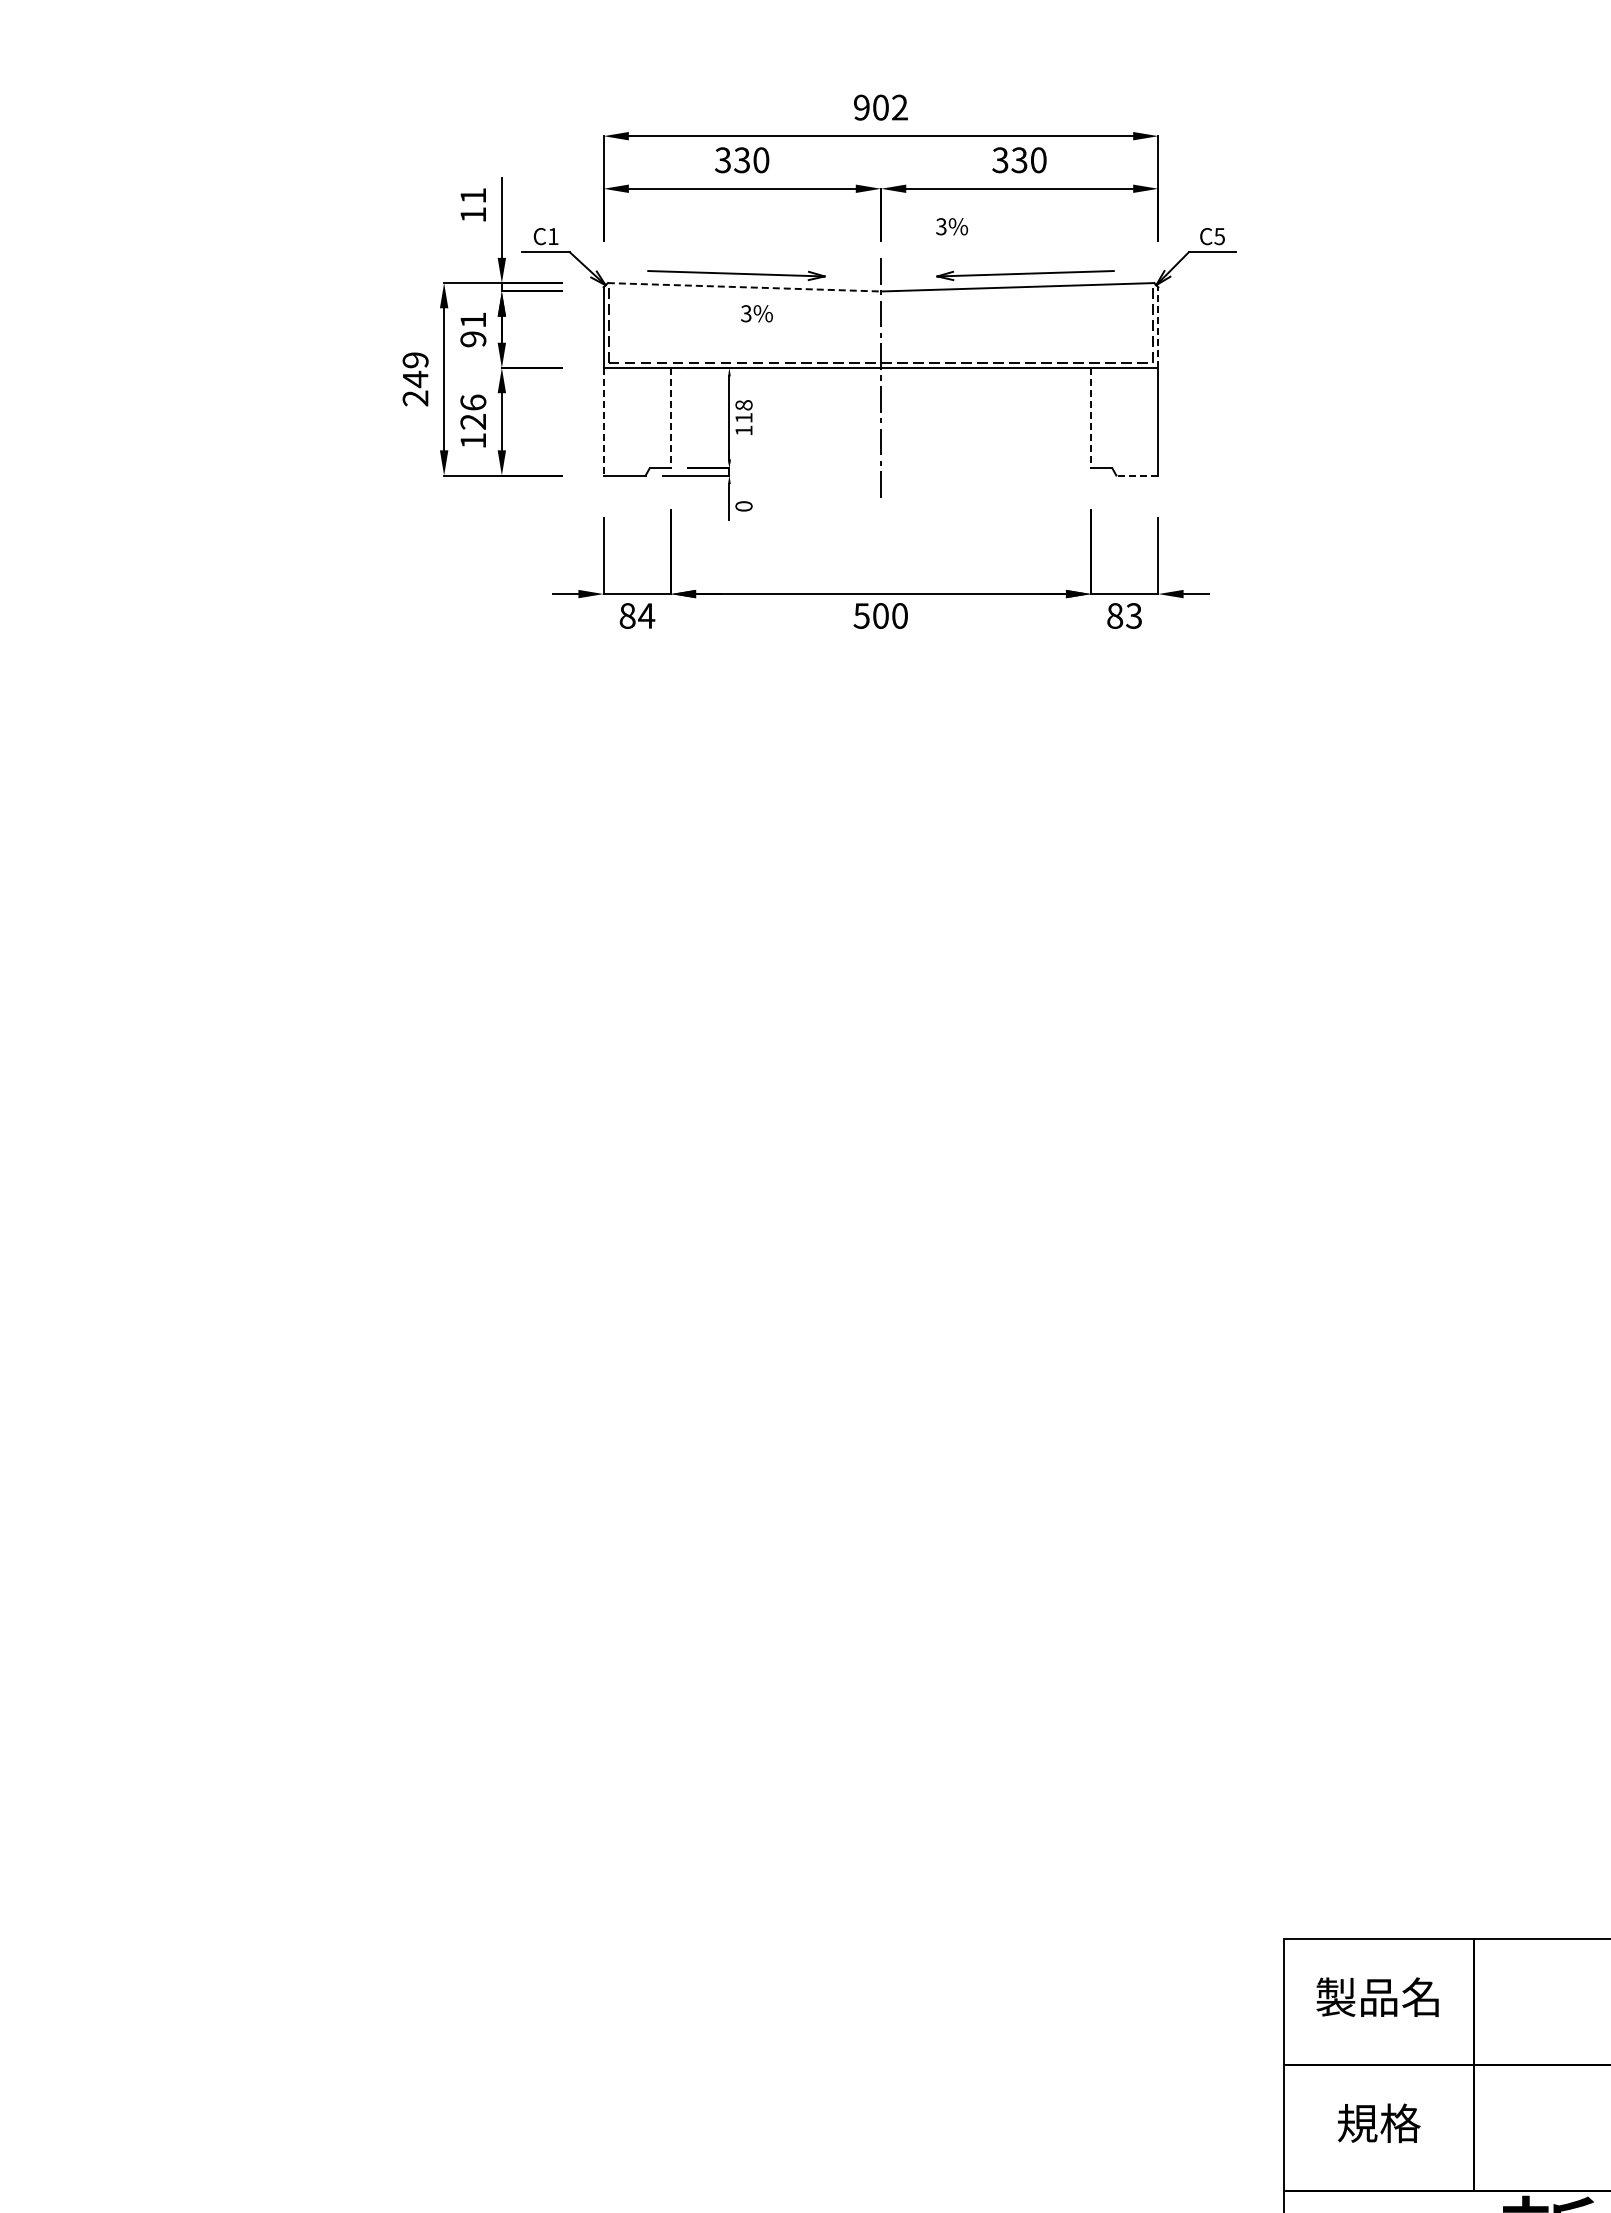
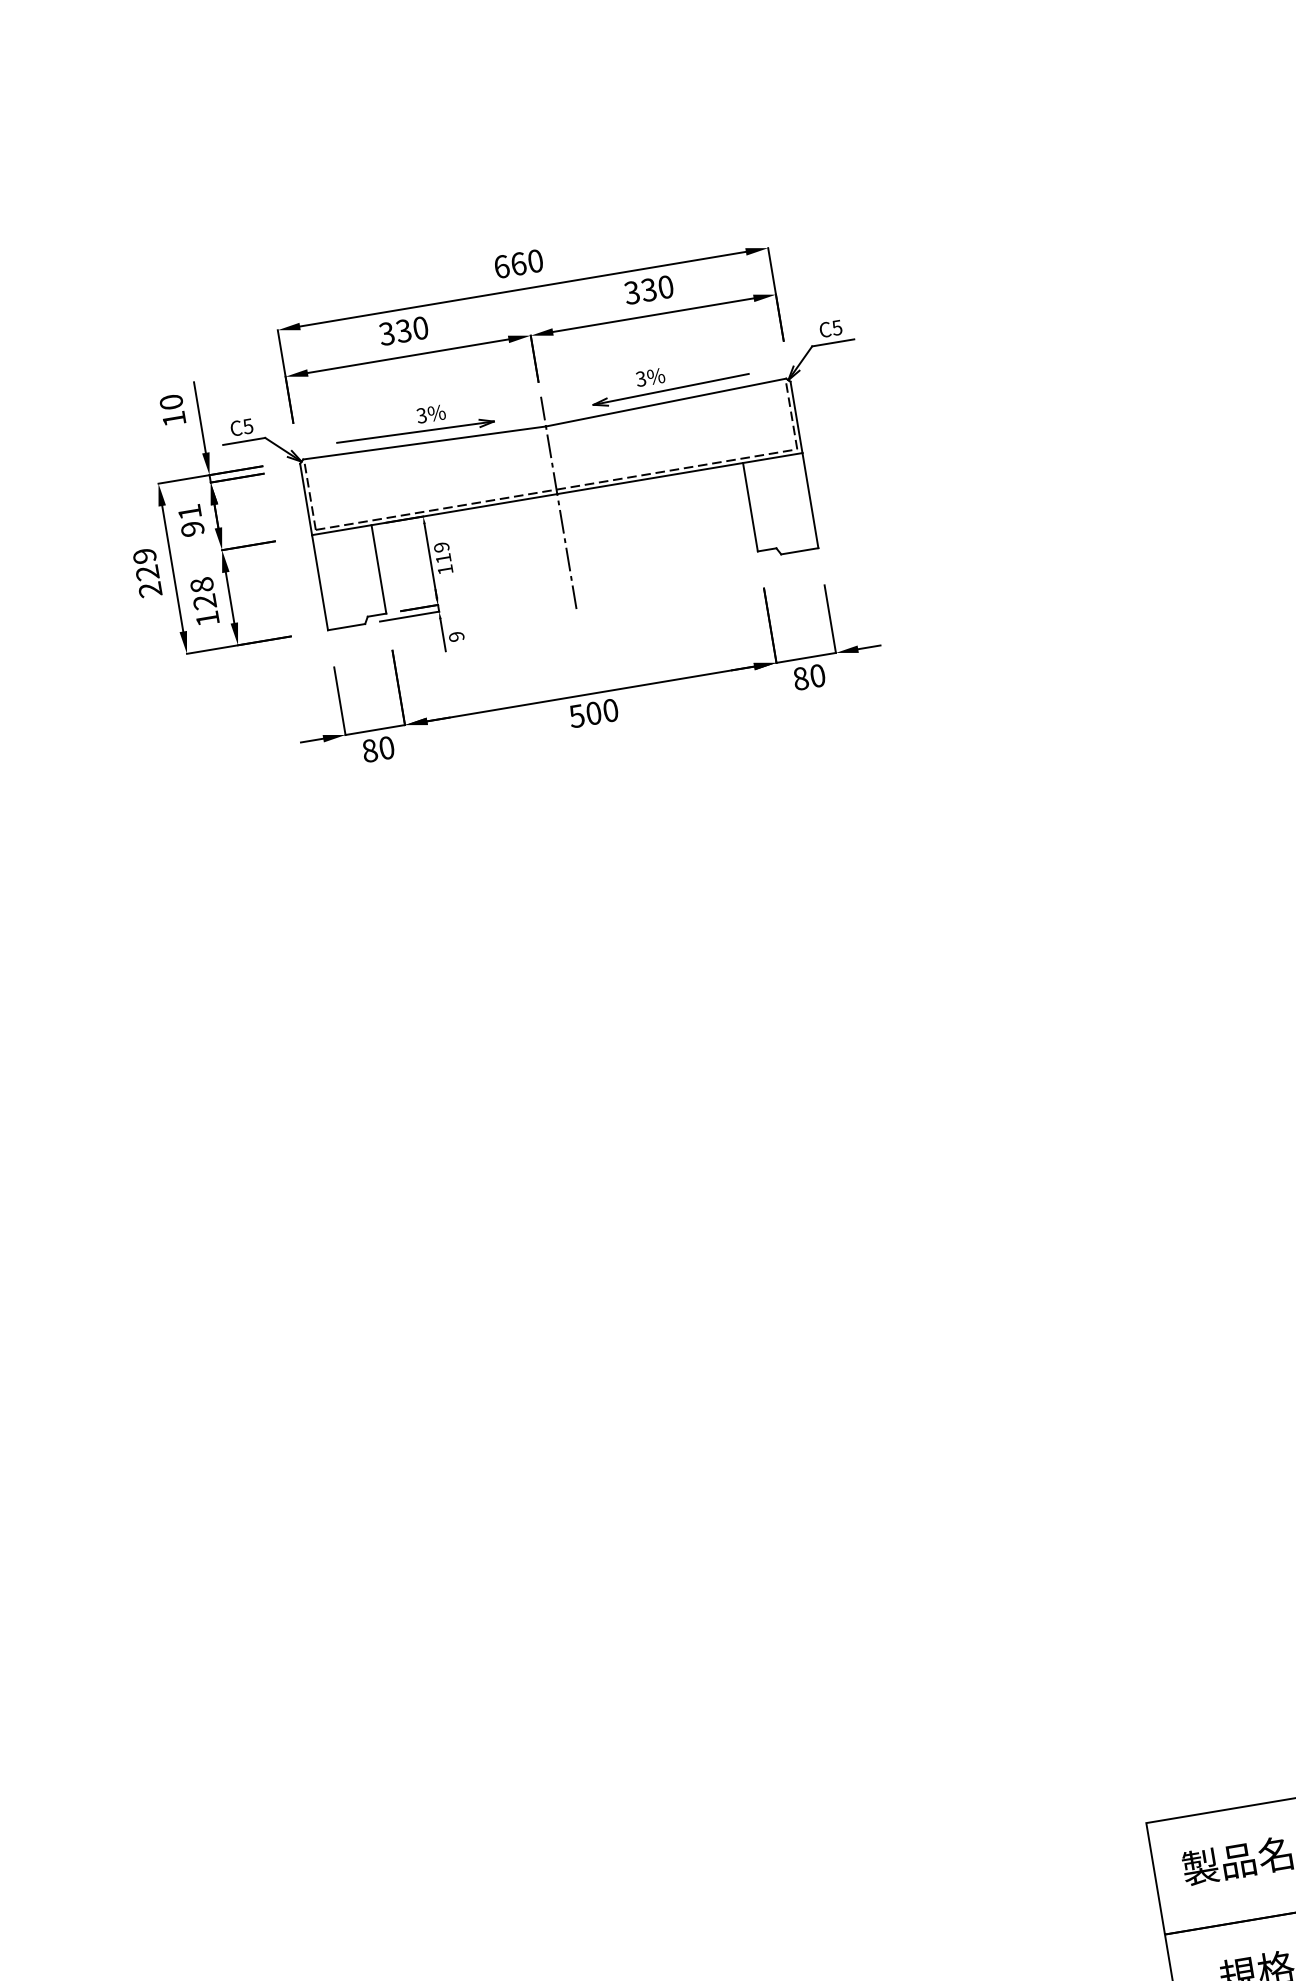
text: (880, 107) -> (518, 263), 902 -> 660
text: (473, 195) -> (171, 401), 11 -> 10
text: (951, 226) -> (649, 377), moved
text: (553, 236) -> (248, 426), C1 -> C5
line: (744, 287) -> (424, 443), dashed -> solid
text: (756, 313) -> (430, 413), moved
line: (1158, 327) -> (796, 417), dashed -> solid
text: (415, 379) -> (147, 573), 249 -> 229
text: (473, 402) -> (202, 584), 126 -> 128
text: (743, 405) -> (441, 547), 118 -> 119
line: (670, 418) -> (378, 569), dashed -> solid
line: (1091, 418) -> (750, 507), dashed -> solid
line: (603, 421) -> (319, 582), dashed -> solid
line: (1136, 475) -> (799, 551), dashed -> solid
text: (743, 506) -> (456, 636), 0 -> 9
text: (646, 615) -> (386, 747), 84 -> 80
text: (1134, 615) -> (817, 675), 83 -> 80

